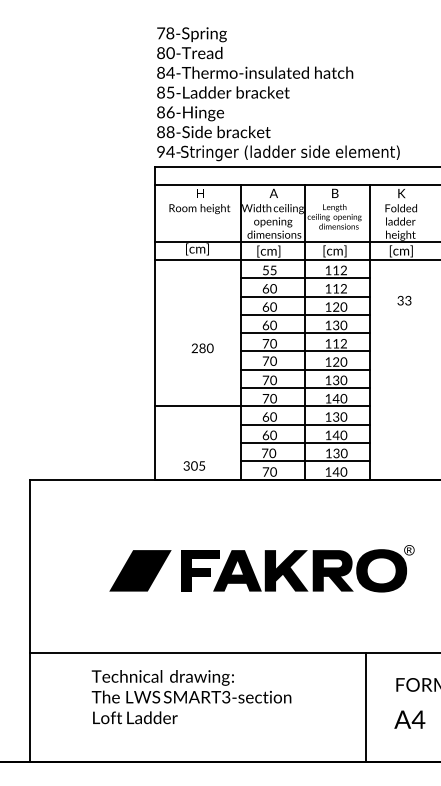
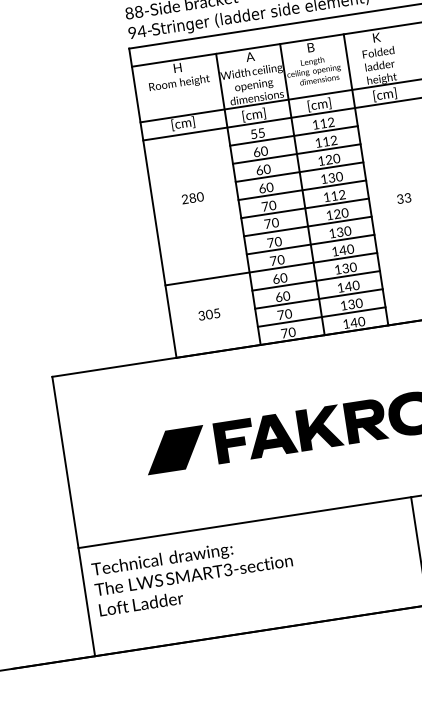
text: (404, 300) -> (404, 198), moved
text: (202, 348) -> (192, 198), moved
text: (194, 465) -> (209, 314), moved
text: (191, 697) -> (193, 575), moved

